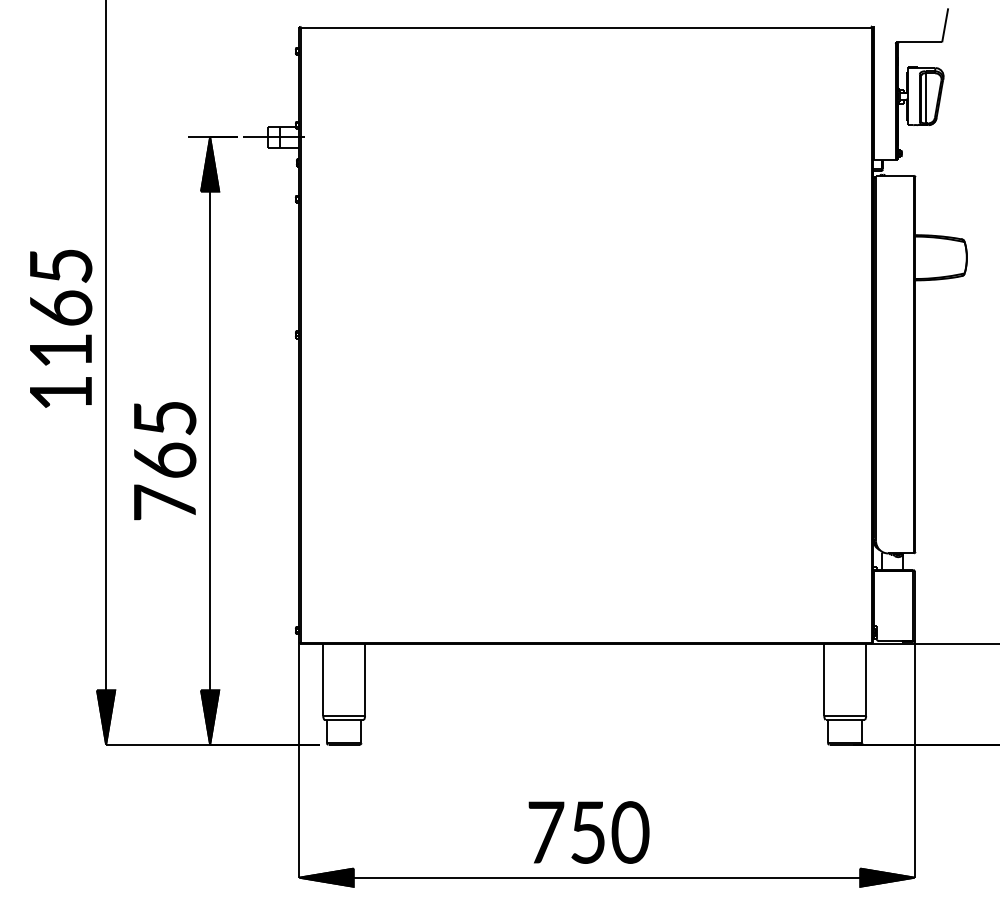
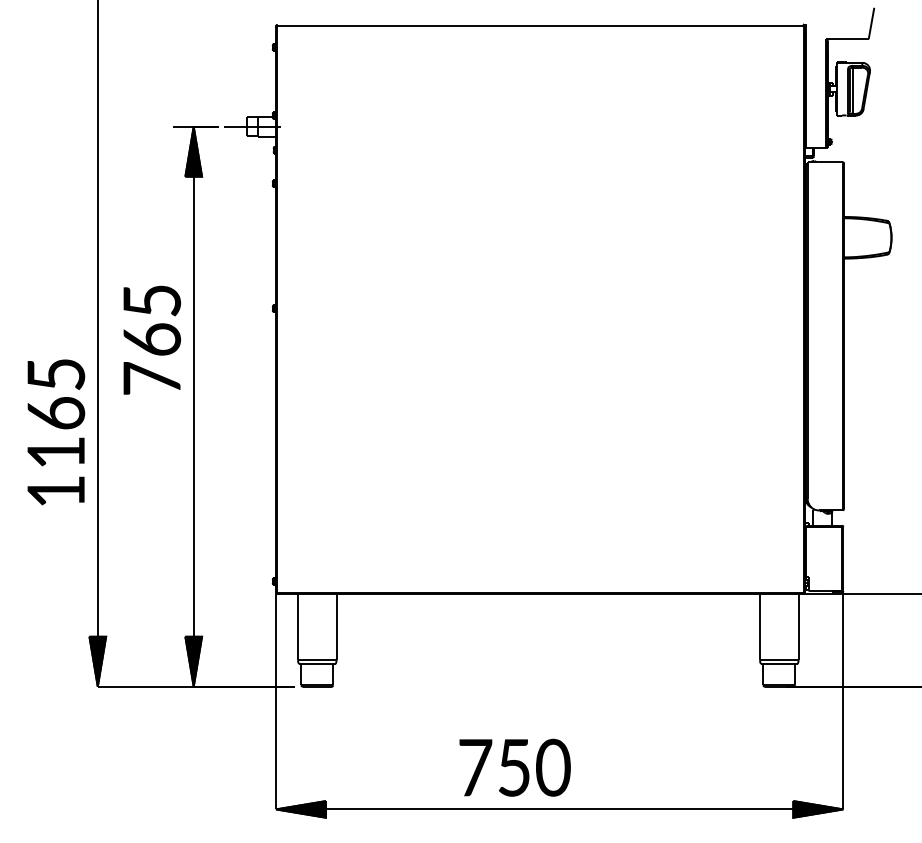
text: (61, 329) -> (56, 432), moved
text: (164, 460) -> (151, 339), moved
text: (588, 832) -> (514, 767), moved

